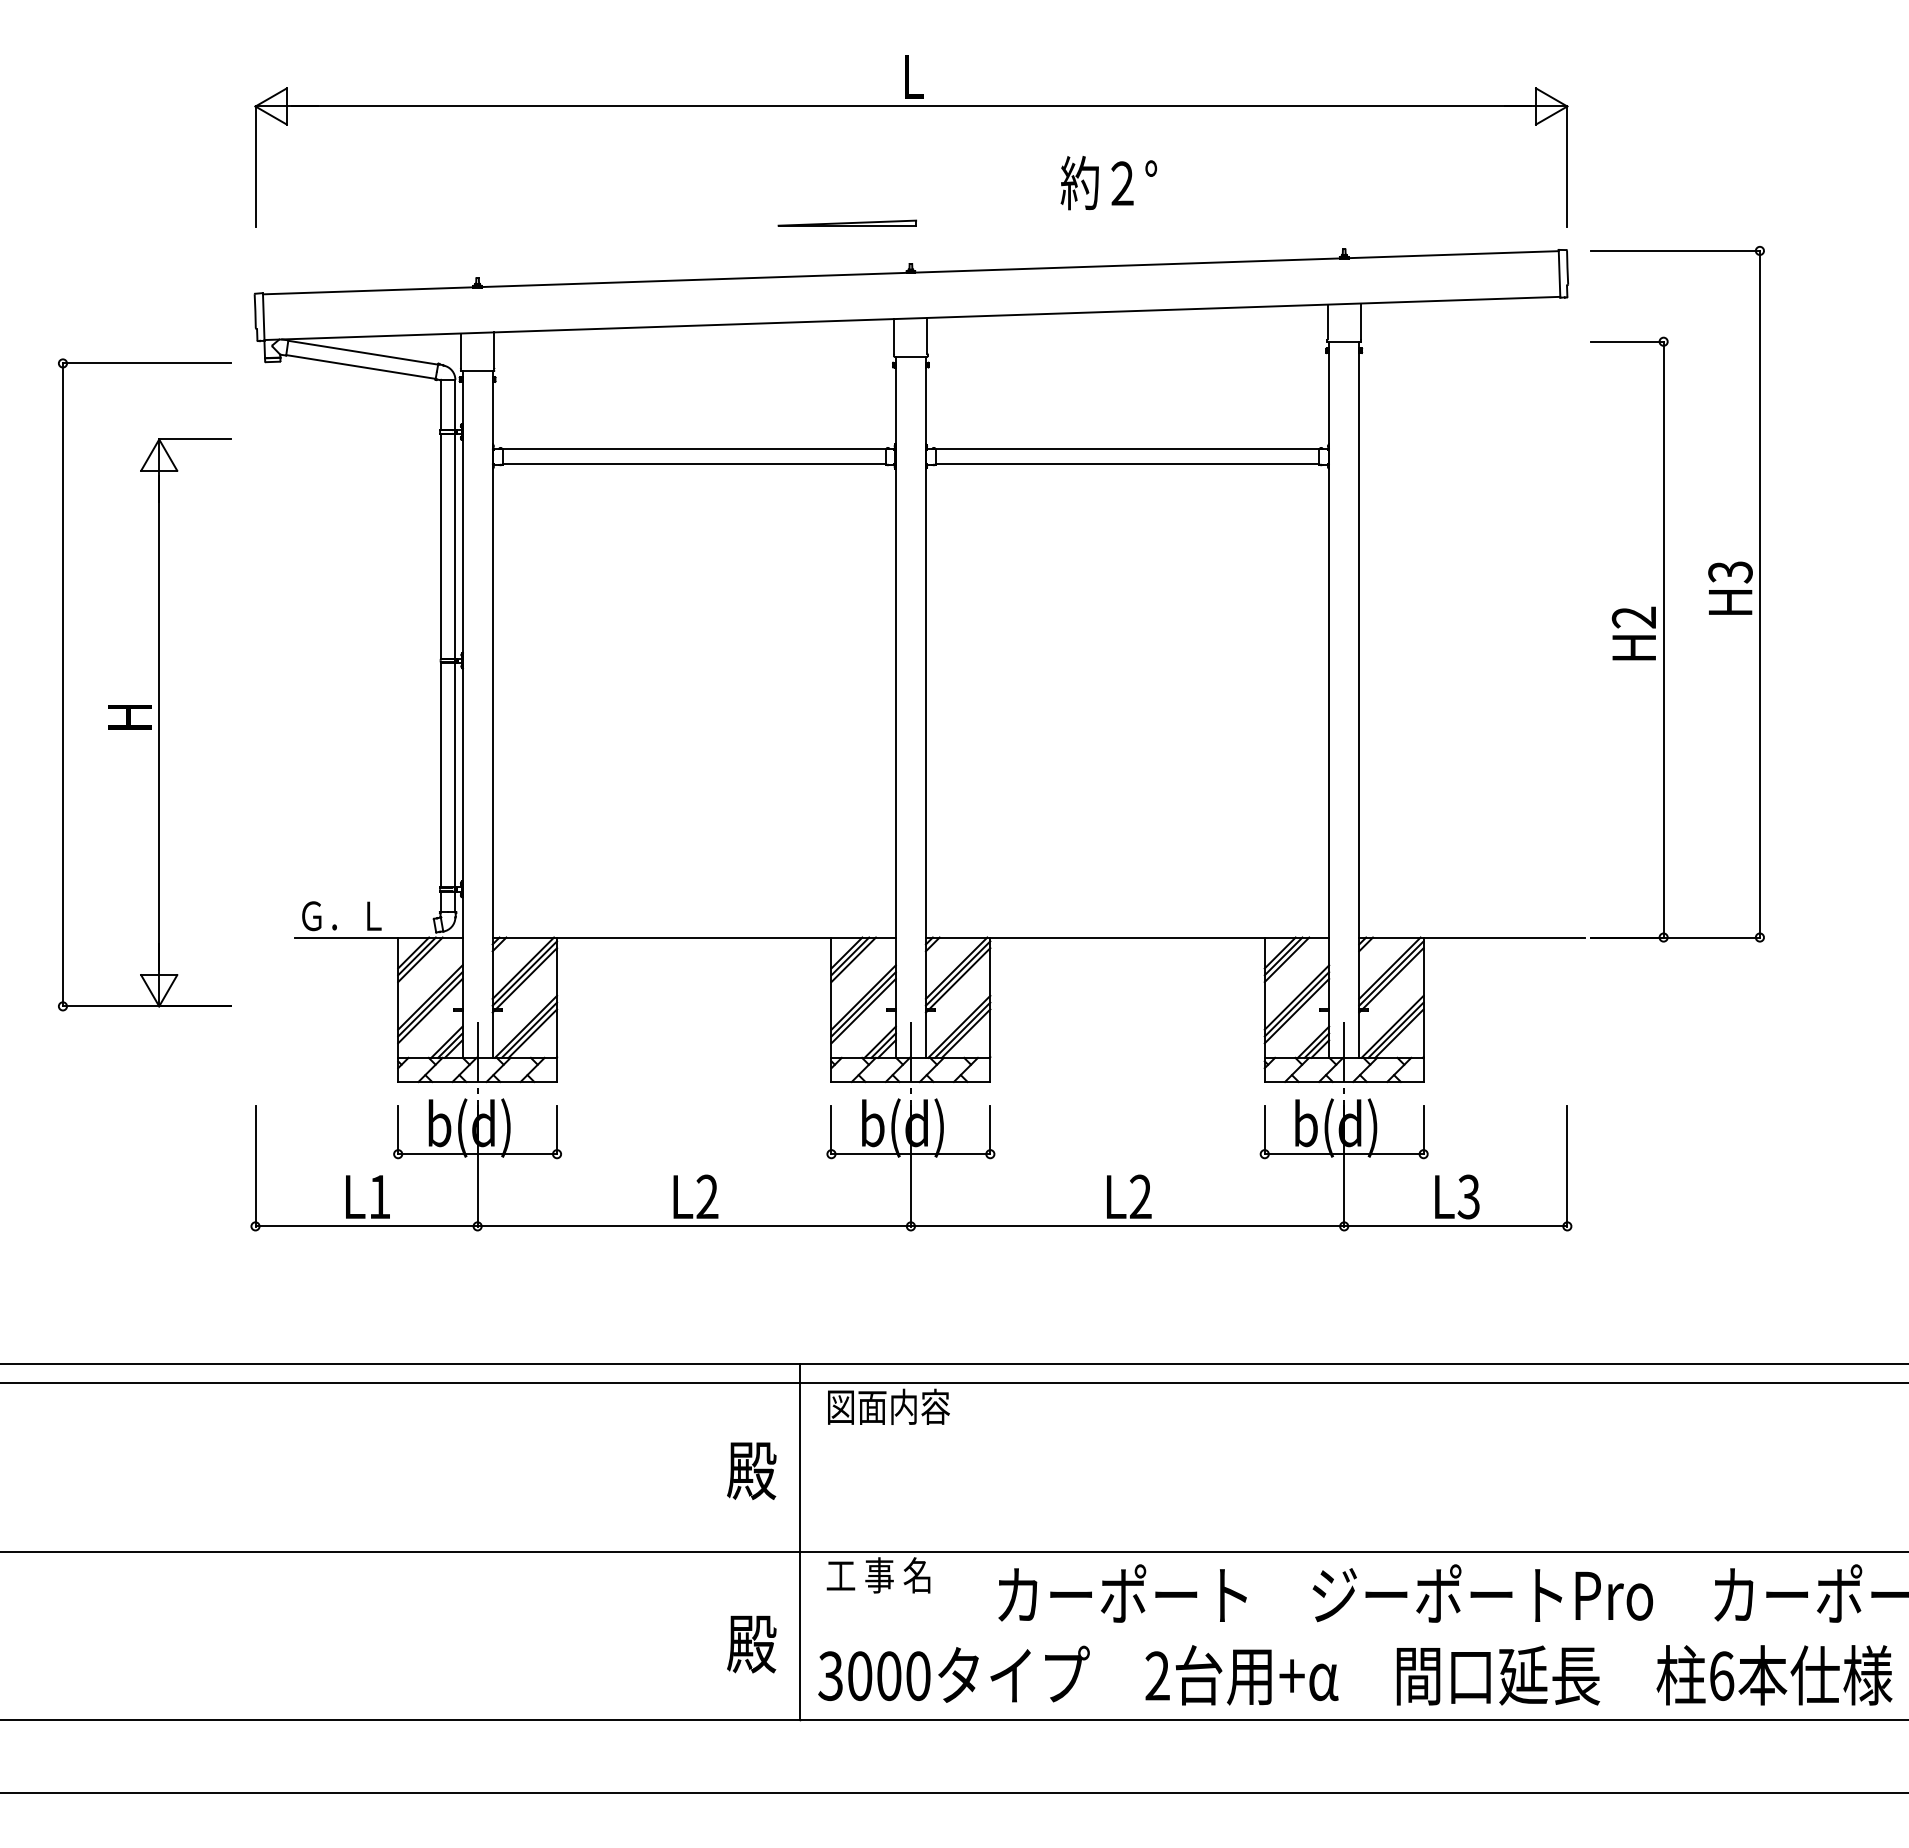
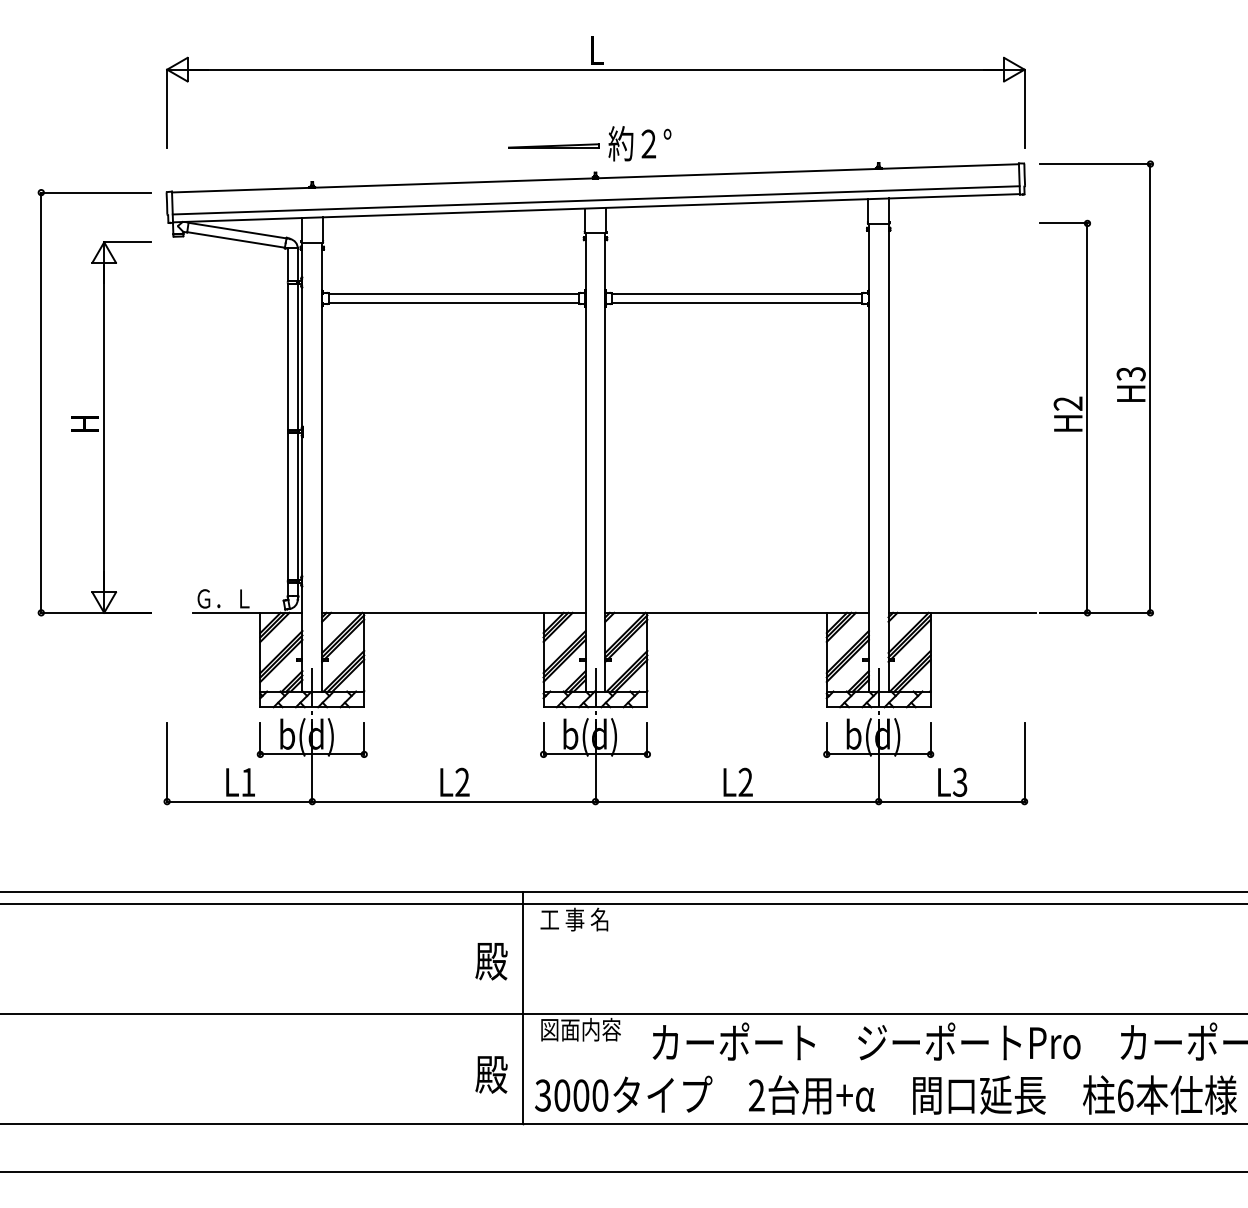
text: (1108, 182) -> (639, 143), moved
line: (910, 306) -> (595, 200), added
part: (158, 684) -> (103, 402), moved
text: (887, 1406) -> (580, 919), 図面内容 -> 工 事 名
text: (887, 1575) -> (580, 1029), 工 事 名 -> 図面内容

